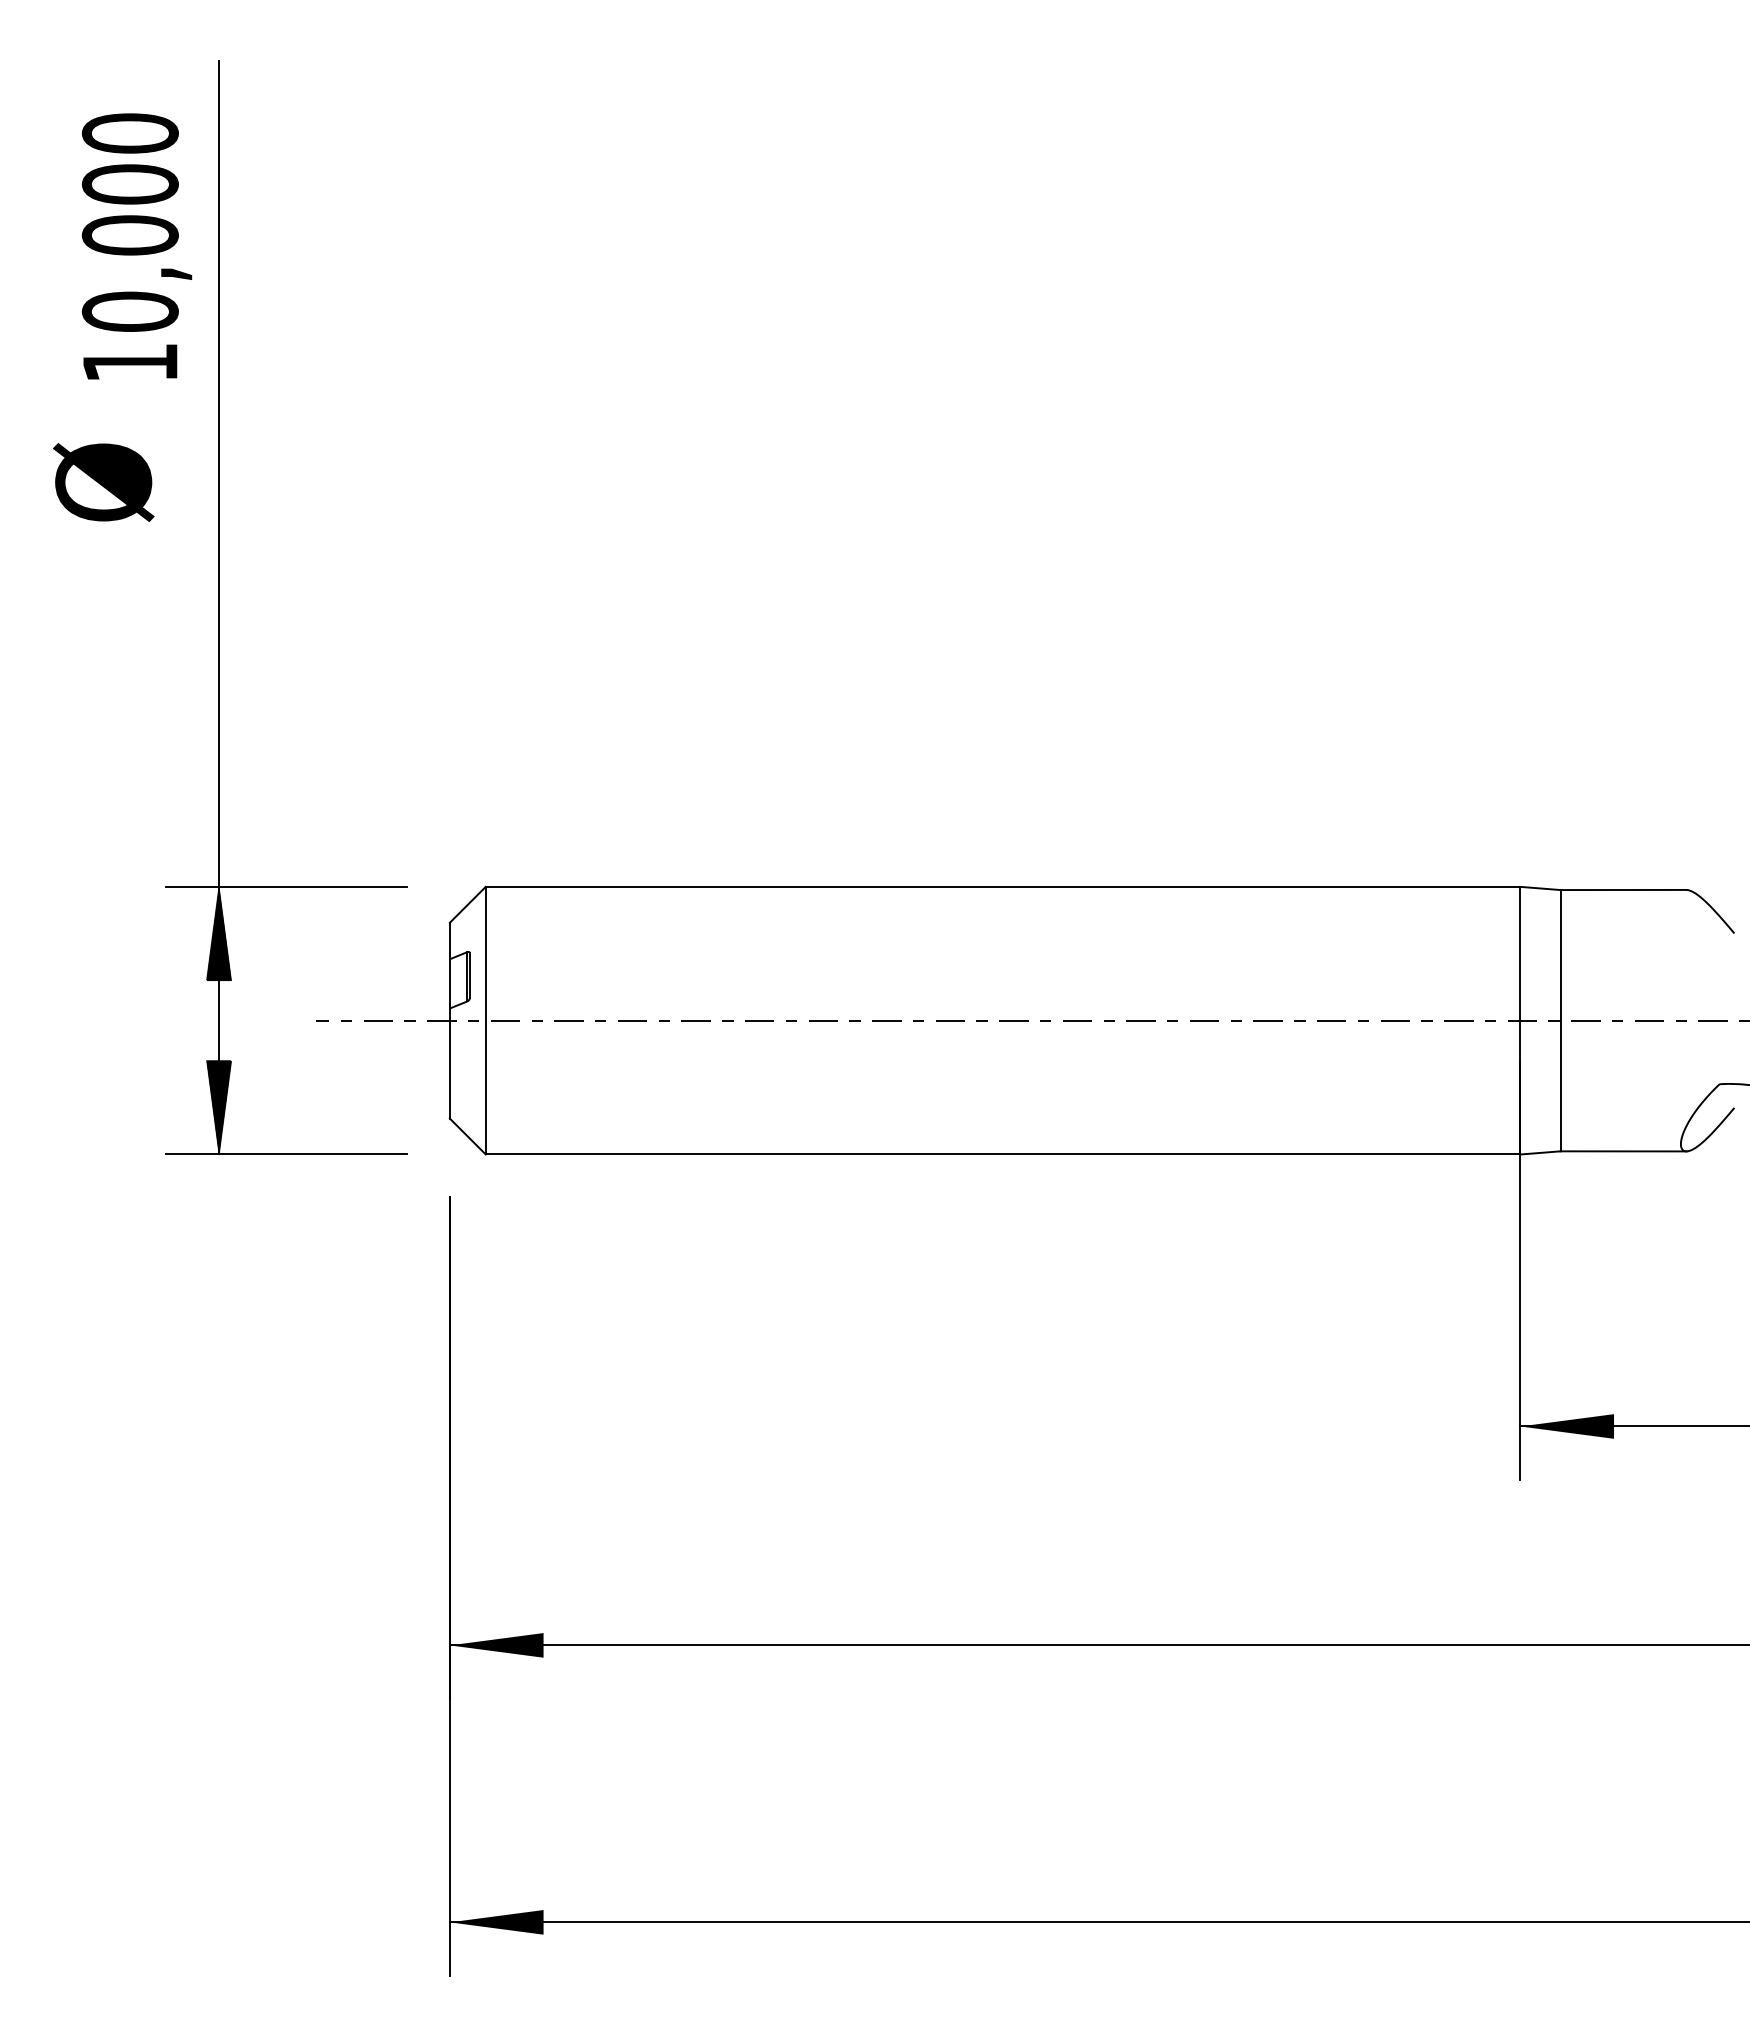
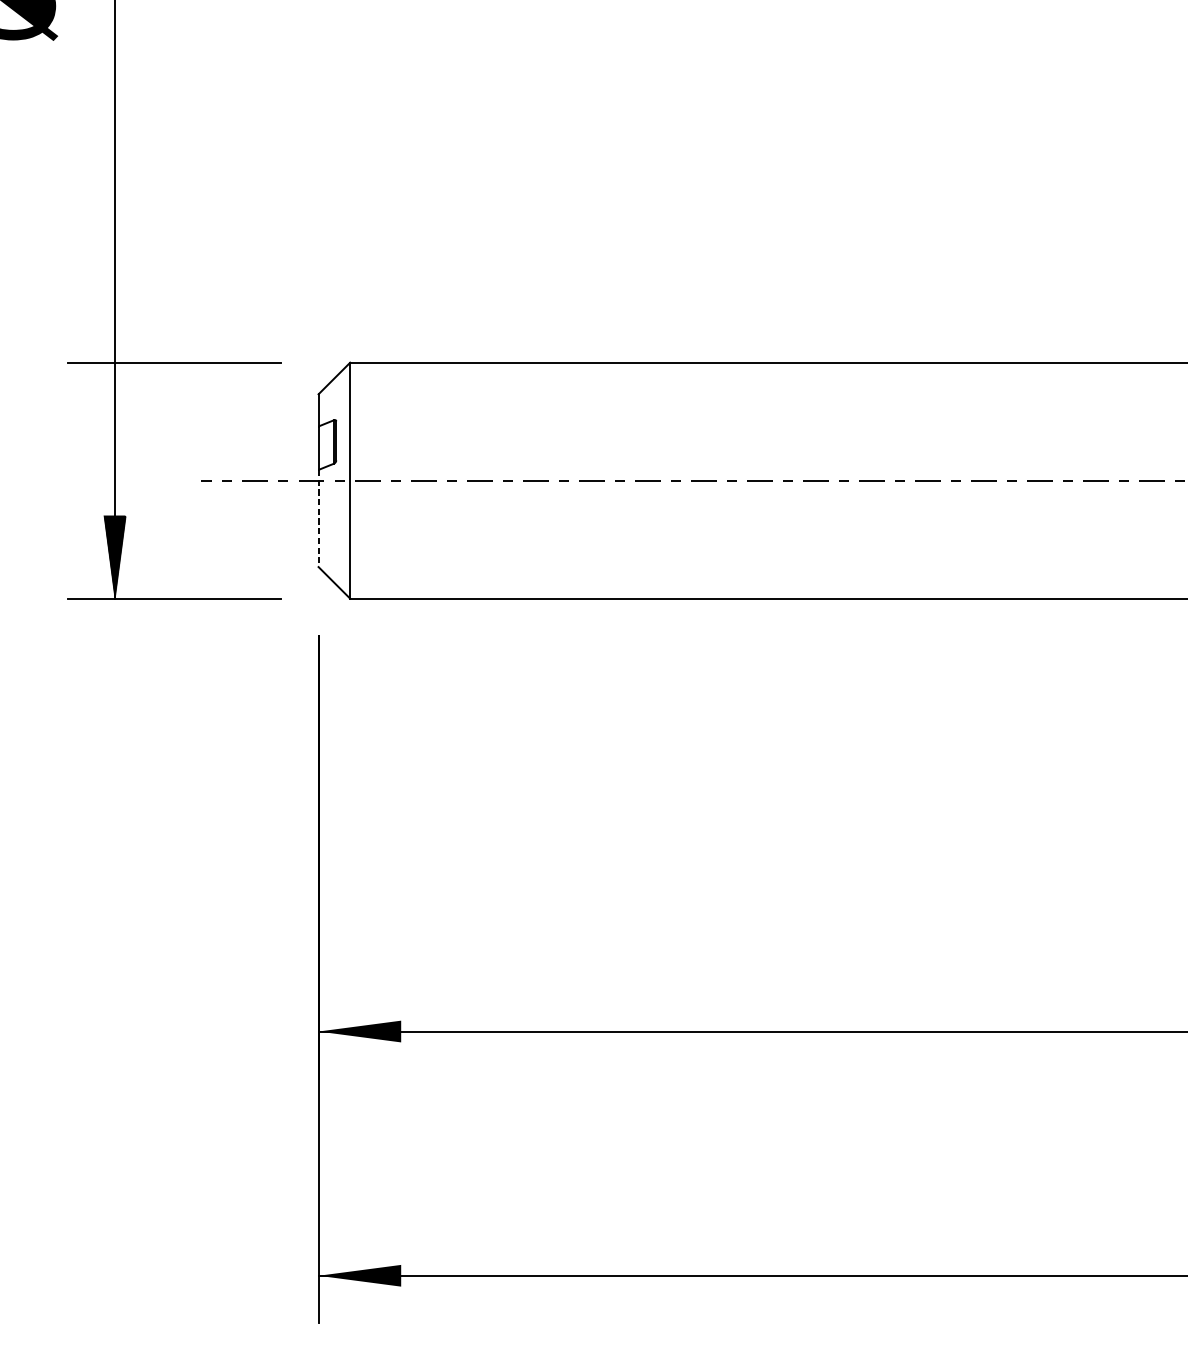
hatch: (218, 933) -> (114, 403), removed
line: (449, 1064) -> (318, 519), solid -> dashed

